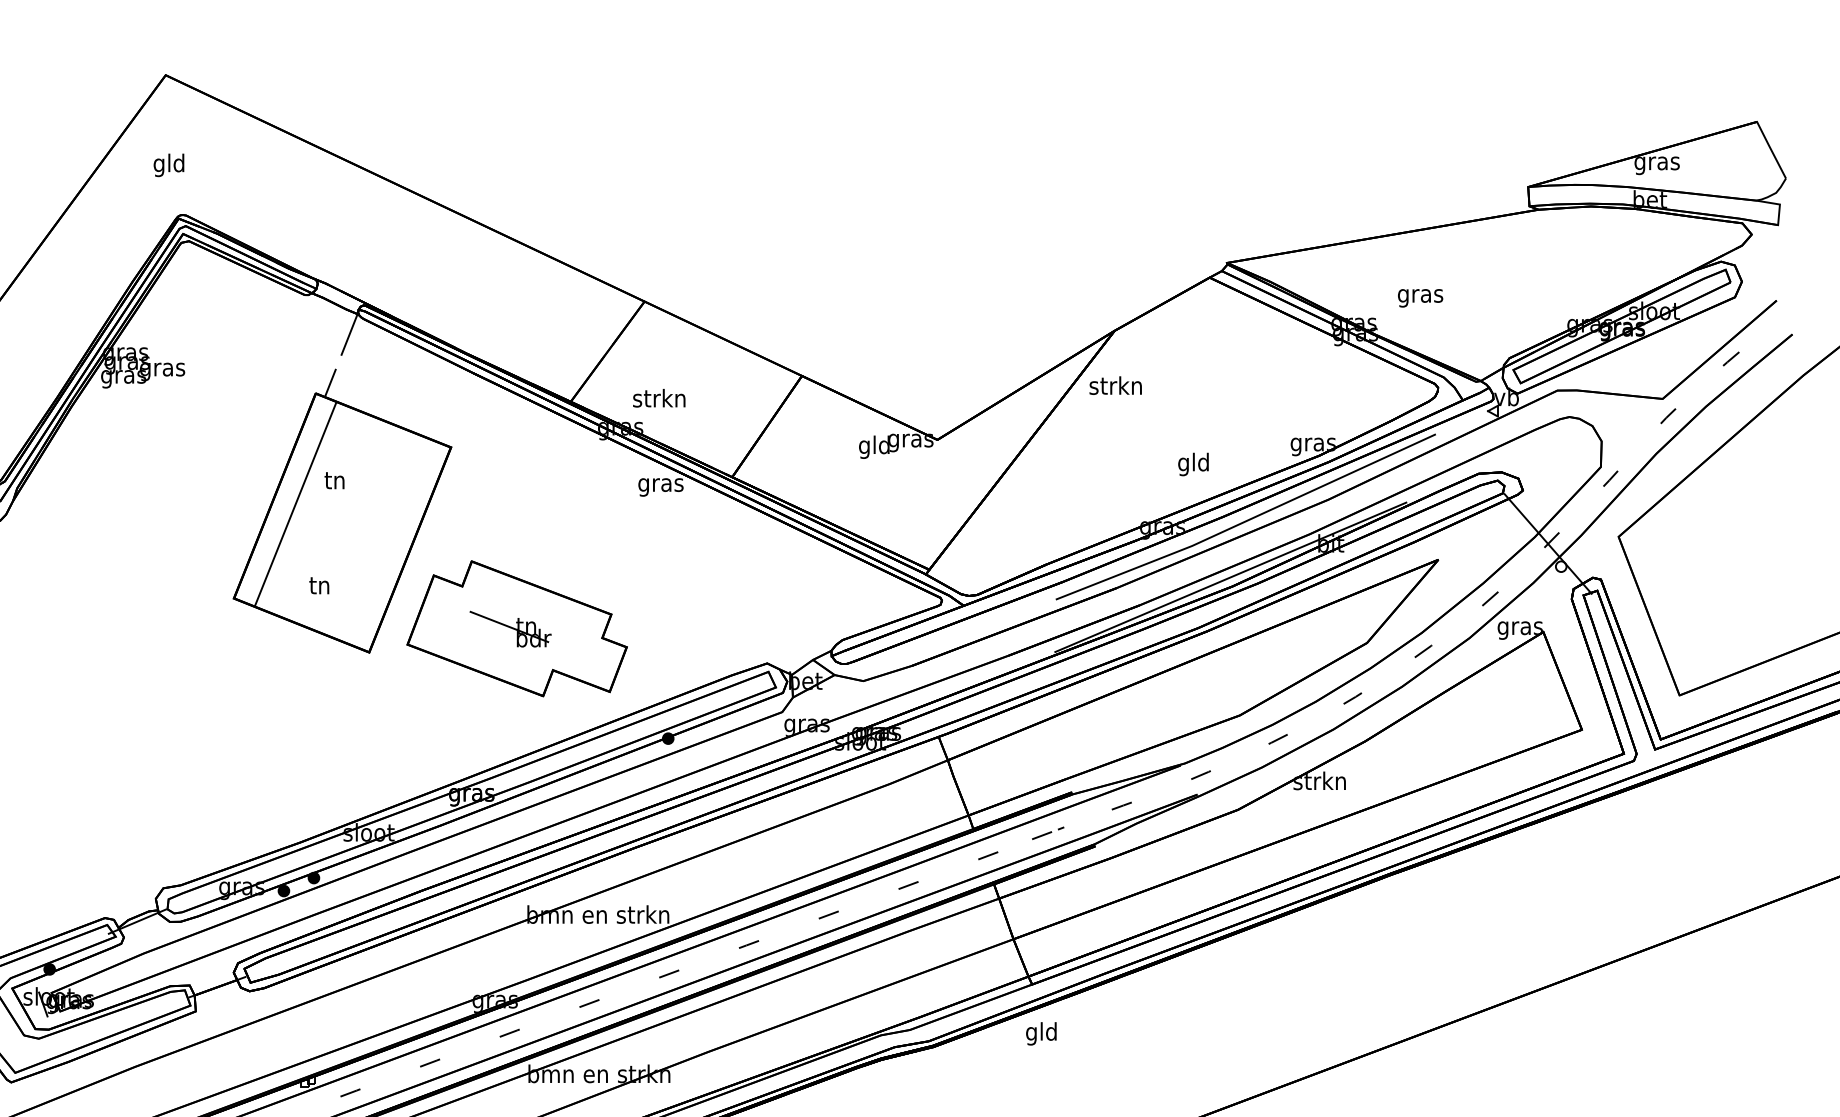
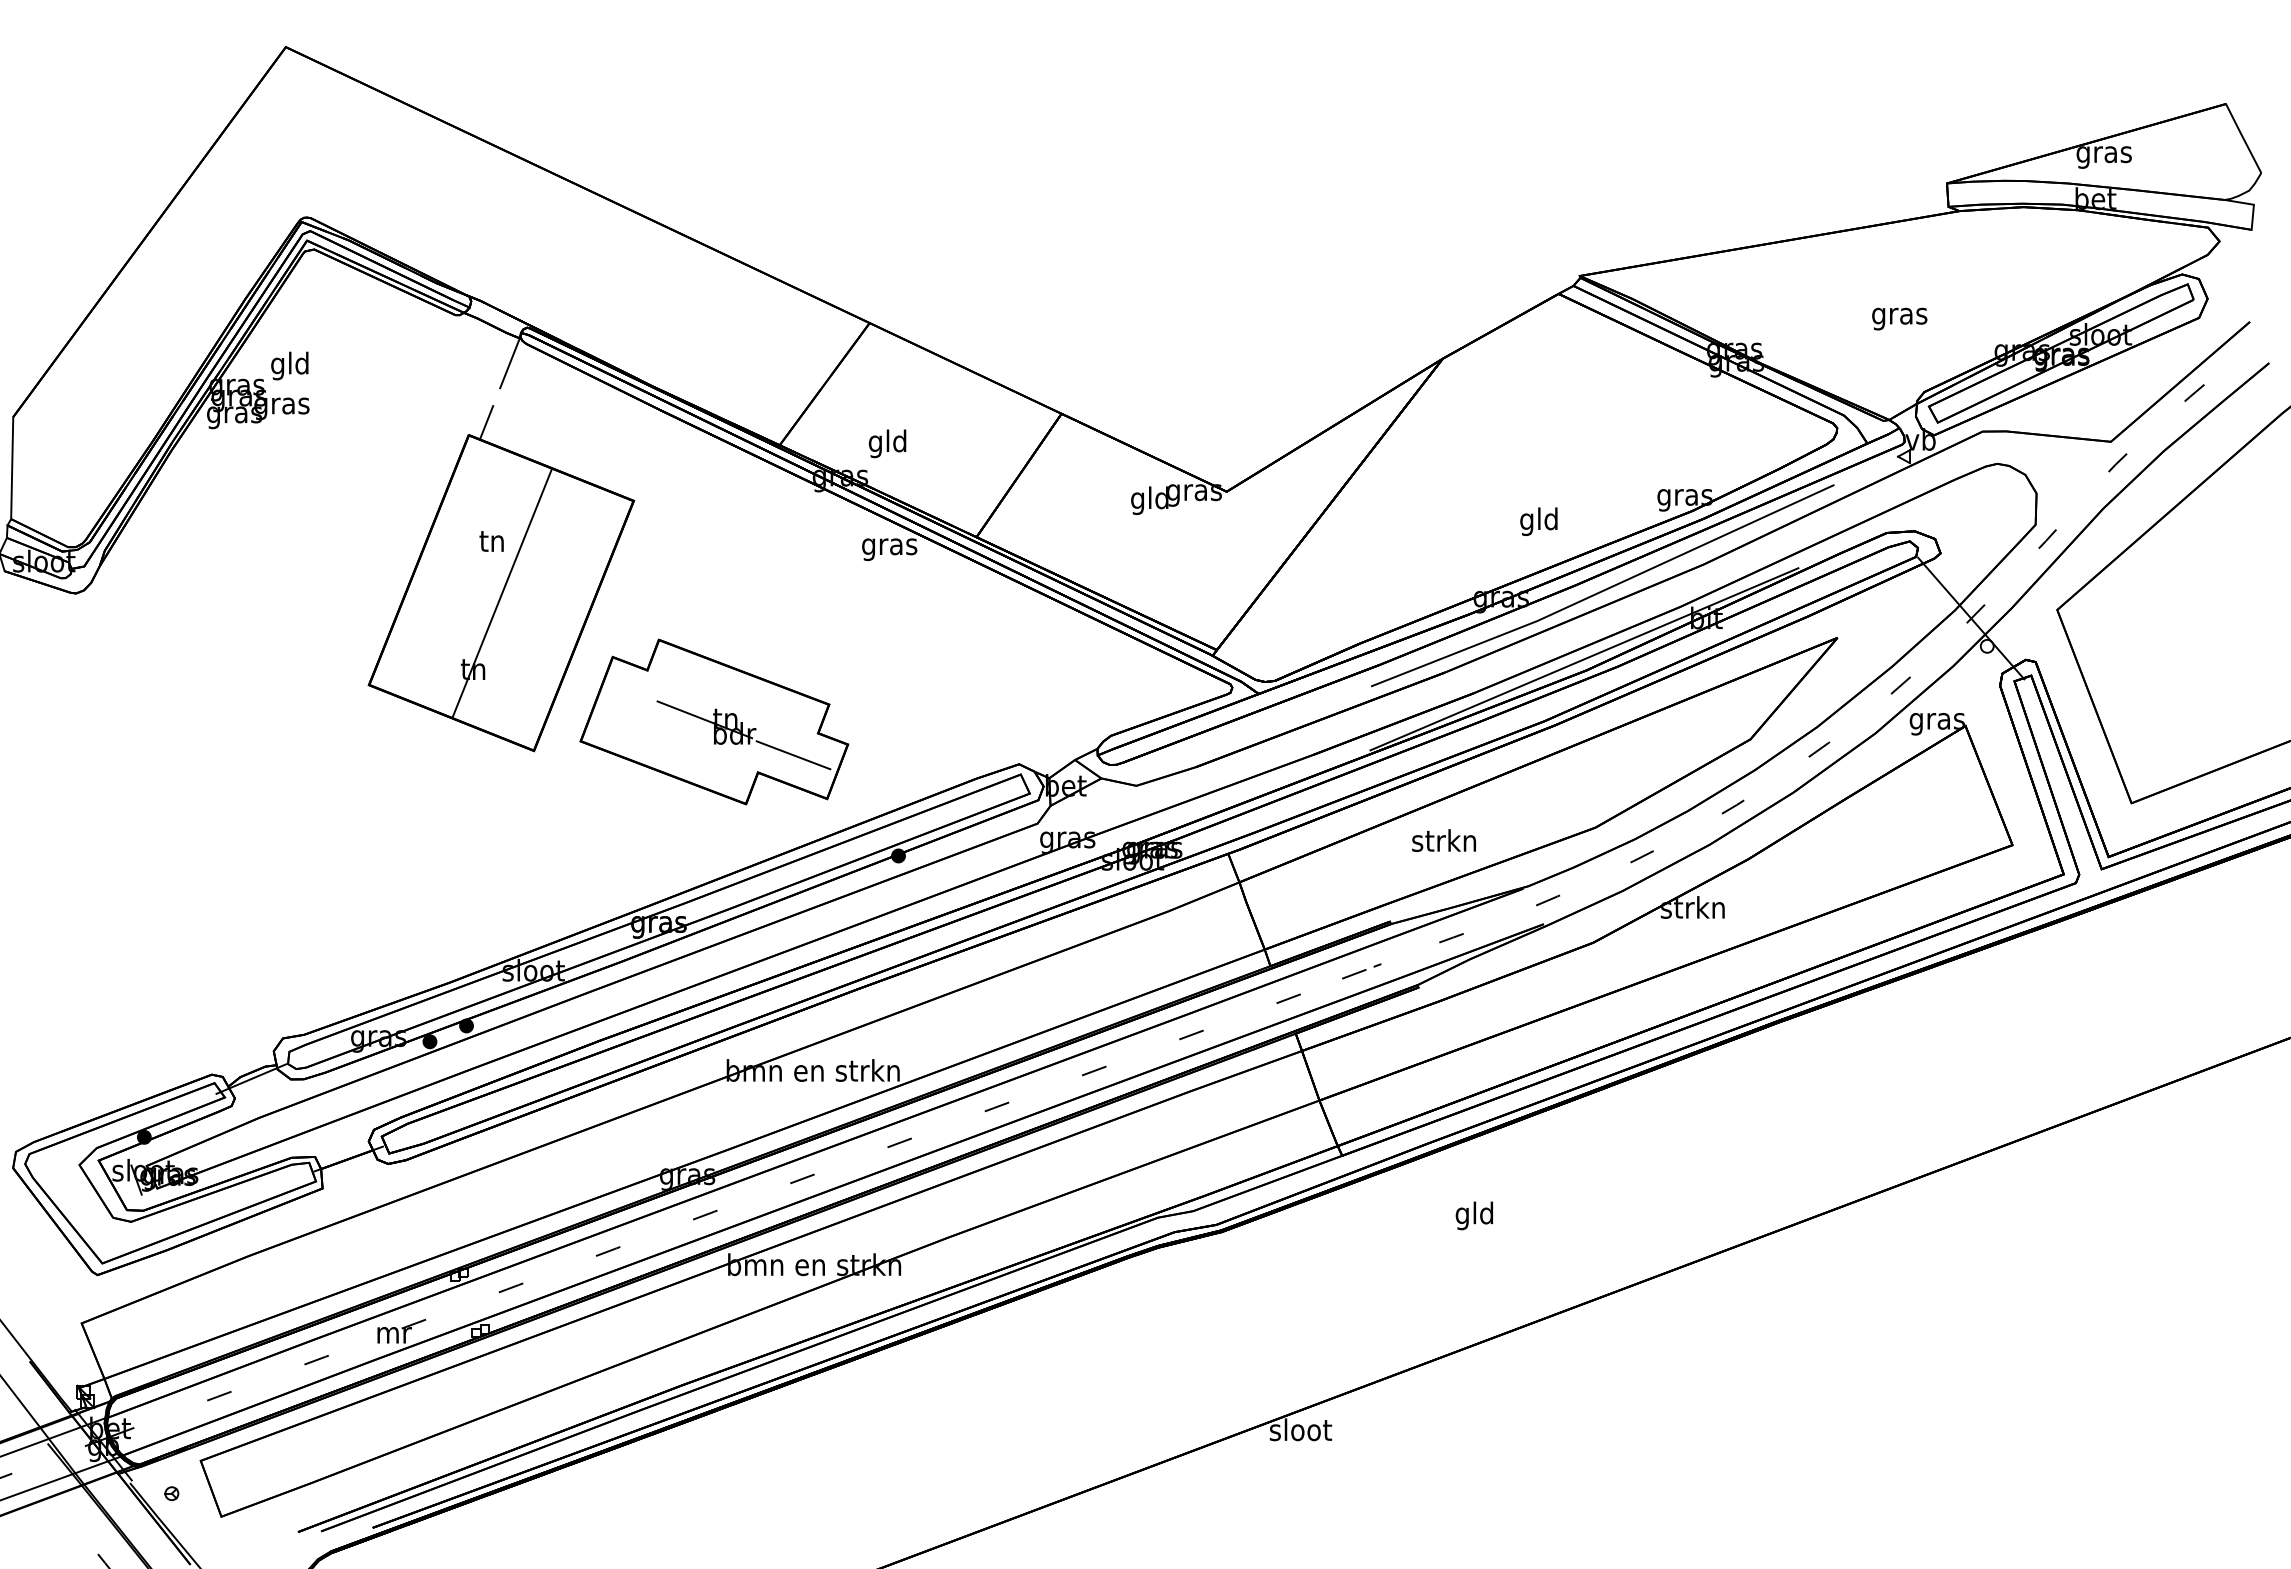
text: (168, 164) -> (289, 365), moved
text: (1420, 297) -> (1899, 318), moved
text: (1115, 385) -> (1443, 840), moved
text: (659, 400) -> (887, 443), strkn -> gld
line: (295, 504) -> (501, 593), moved
line: (582, 656) -> (793, 755), added
text: (1040, 1033) -> (1473, 1215), moved

